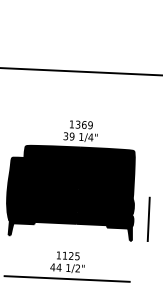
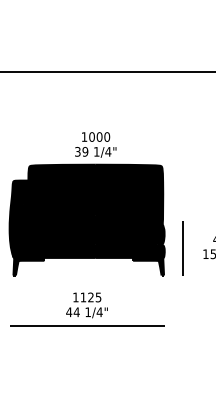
text: (84, 124) -> (99, 136), 1369 -> 1000
text: (77, 268) -> (99, 312), 1/2" -> 1/4"

